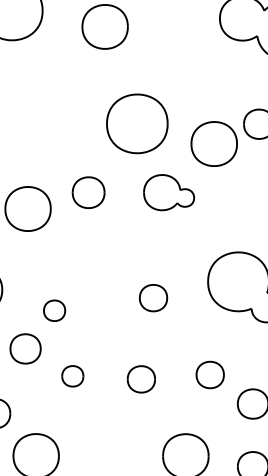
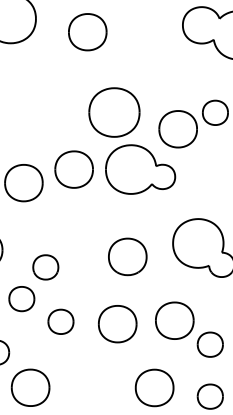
part: (87, 192) -> (73, 169), size x1.43
part: (168, 192) -> (140, 169), size x1.67
part: (153, 297) -> (127, 256), size x1.67
part: (54, 310) -> (45, 267), size x1.43
part: (209, 374) -> (174, 320), size x1.67
part: (72, 376) -> (60, 321), size x1.43
part: (141, 379) -> (117, 324), size x1.67

